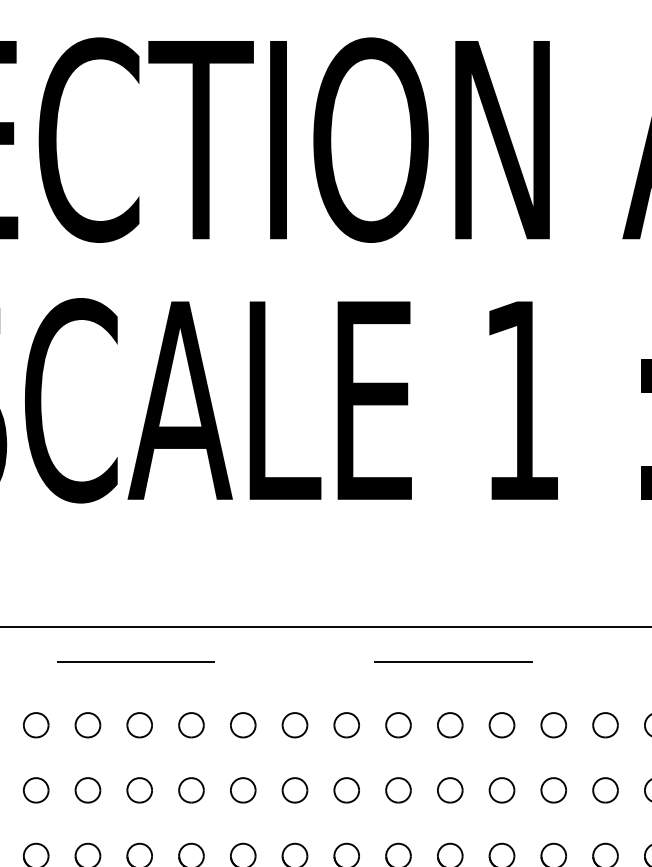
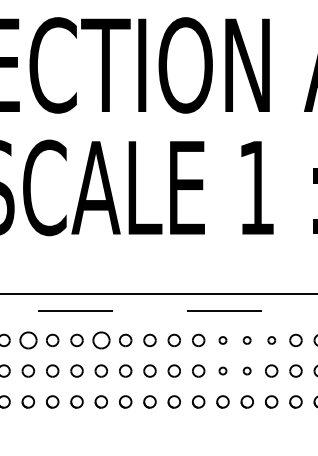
part: (34, 725) -> (27, 340), size x1.4
part: (189, 725) -> (100, 340), size x1.4
part: (449, 725) -> (222, 340), size x0.6
part: (500, 725) -> (246, 340), size x0.6
part: (553, 725) -> (271, 340), size x0.6
part: (449, 789) -> (222, 370), size x0.6
part: (500, 789) -> (246, 370), size x0.6

